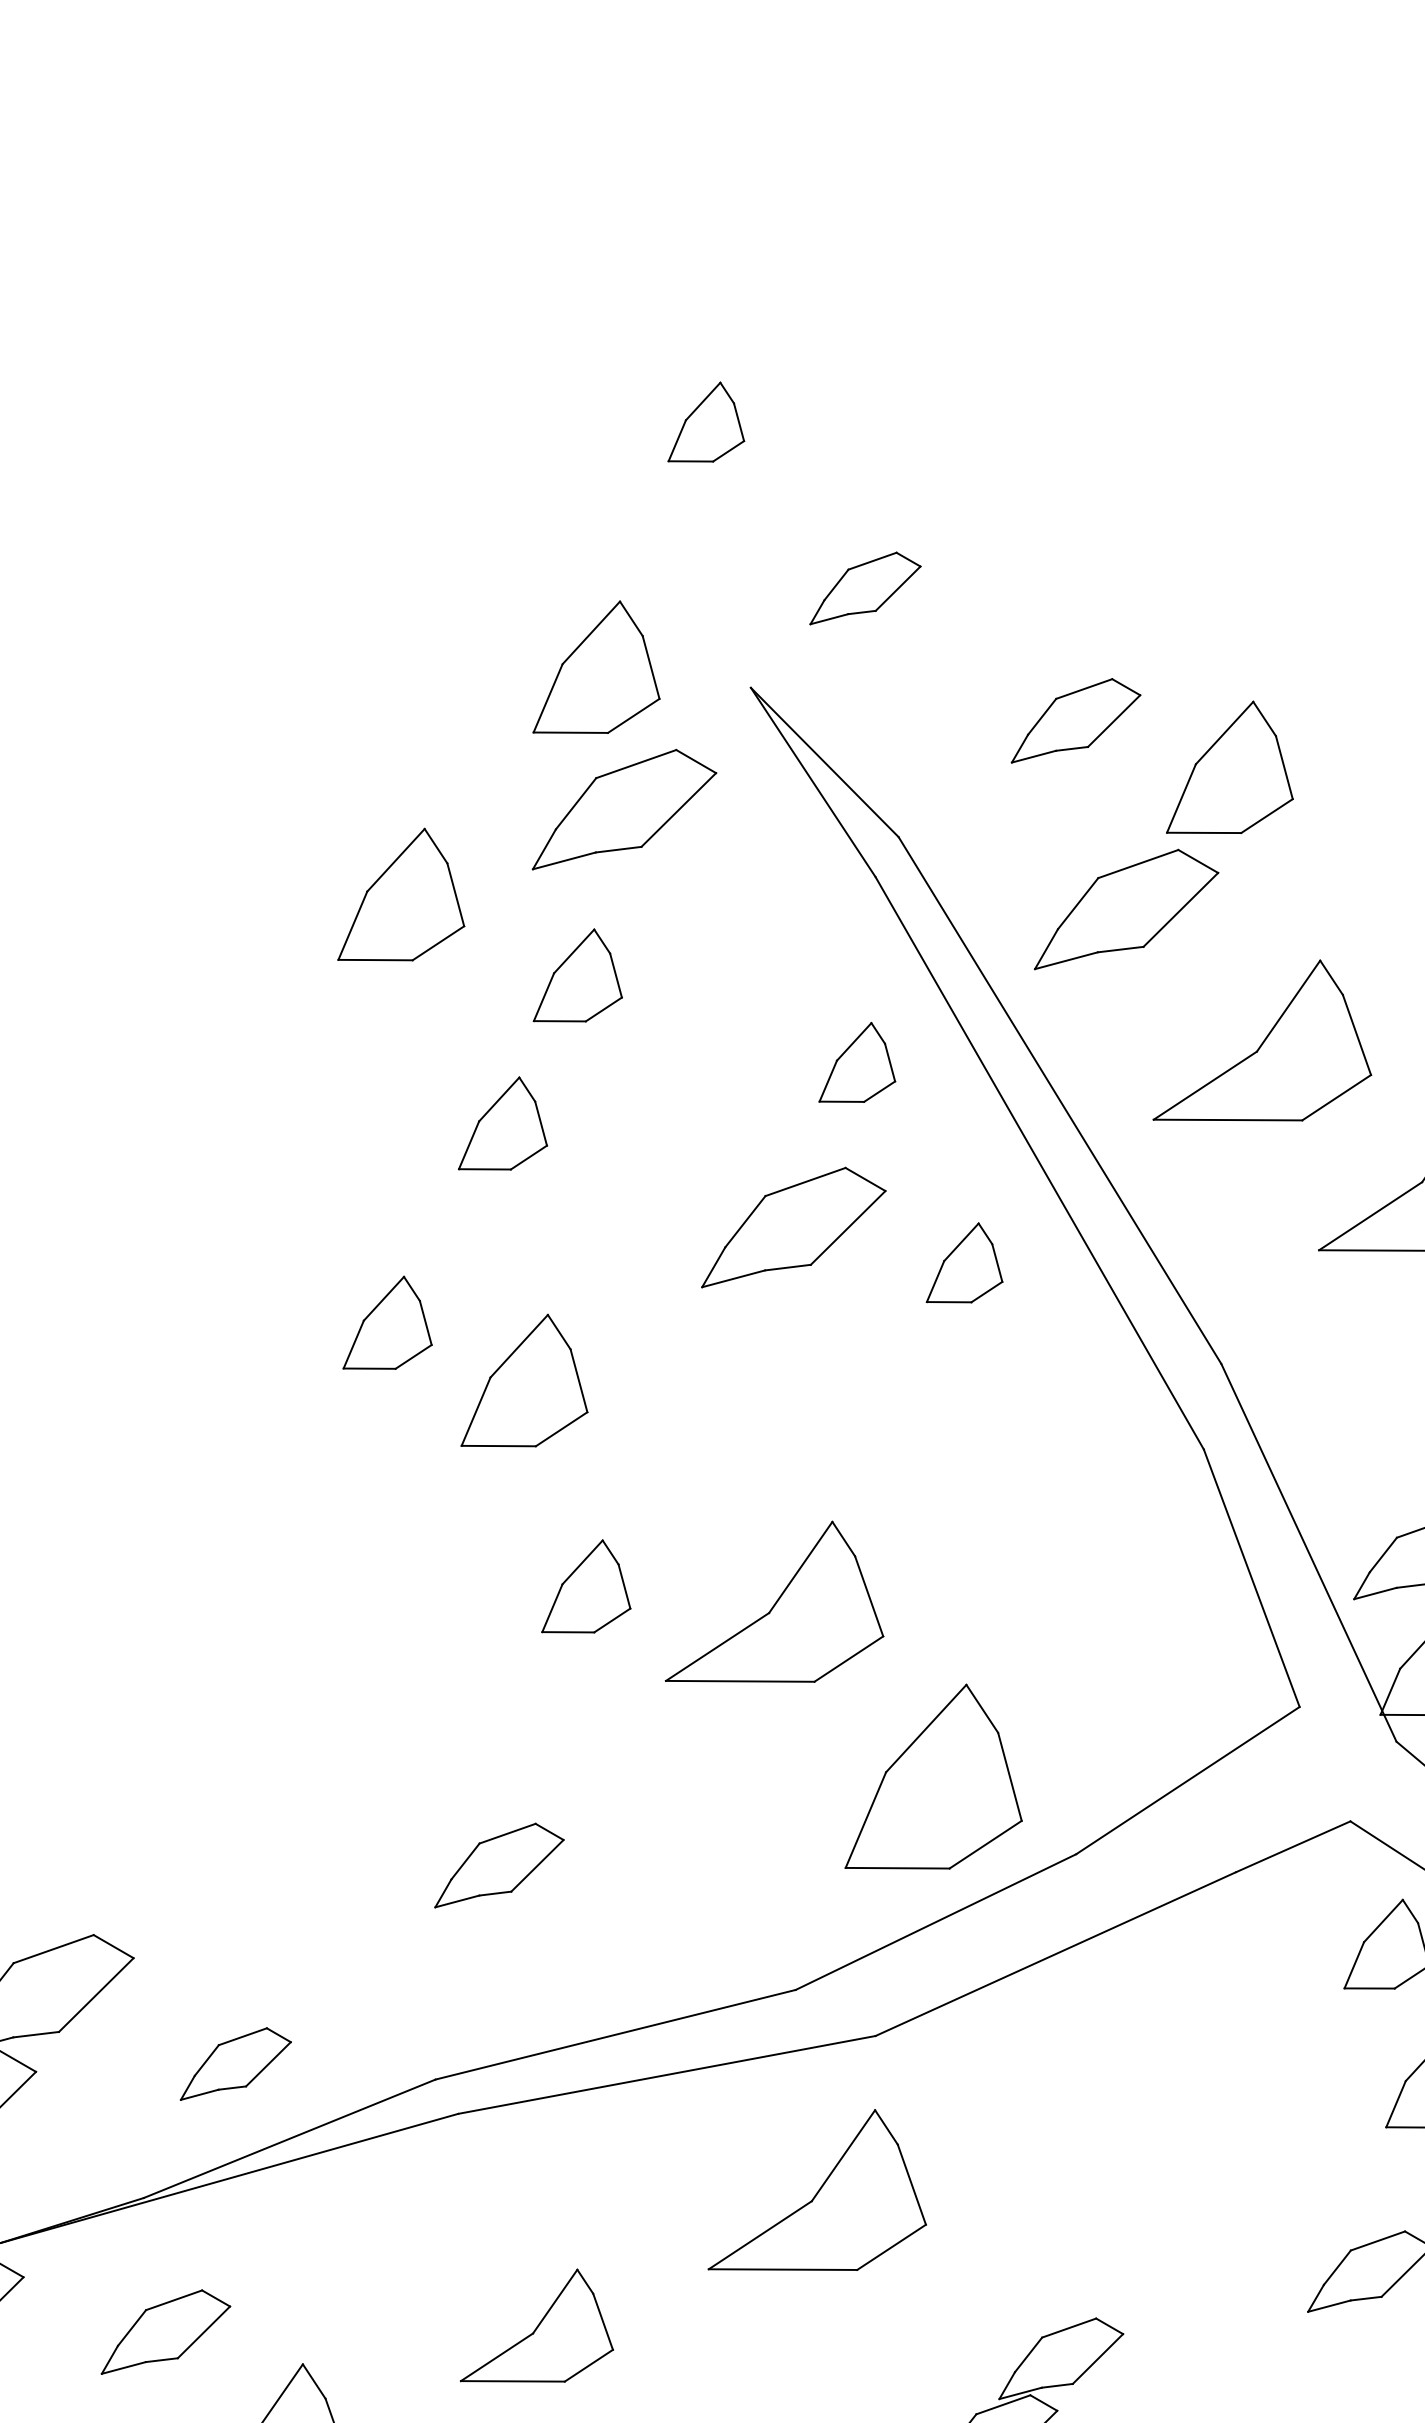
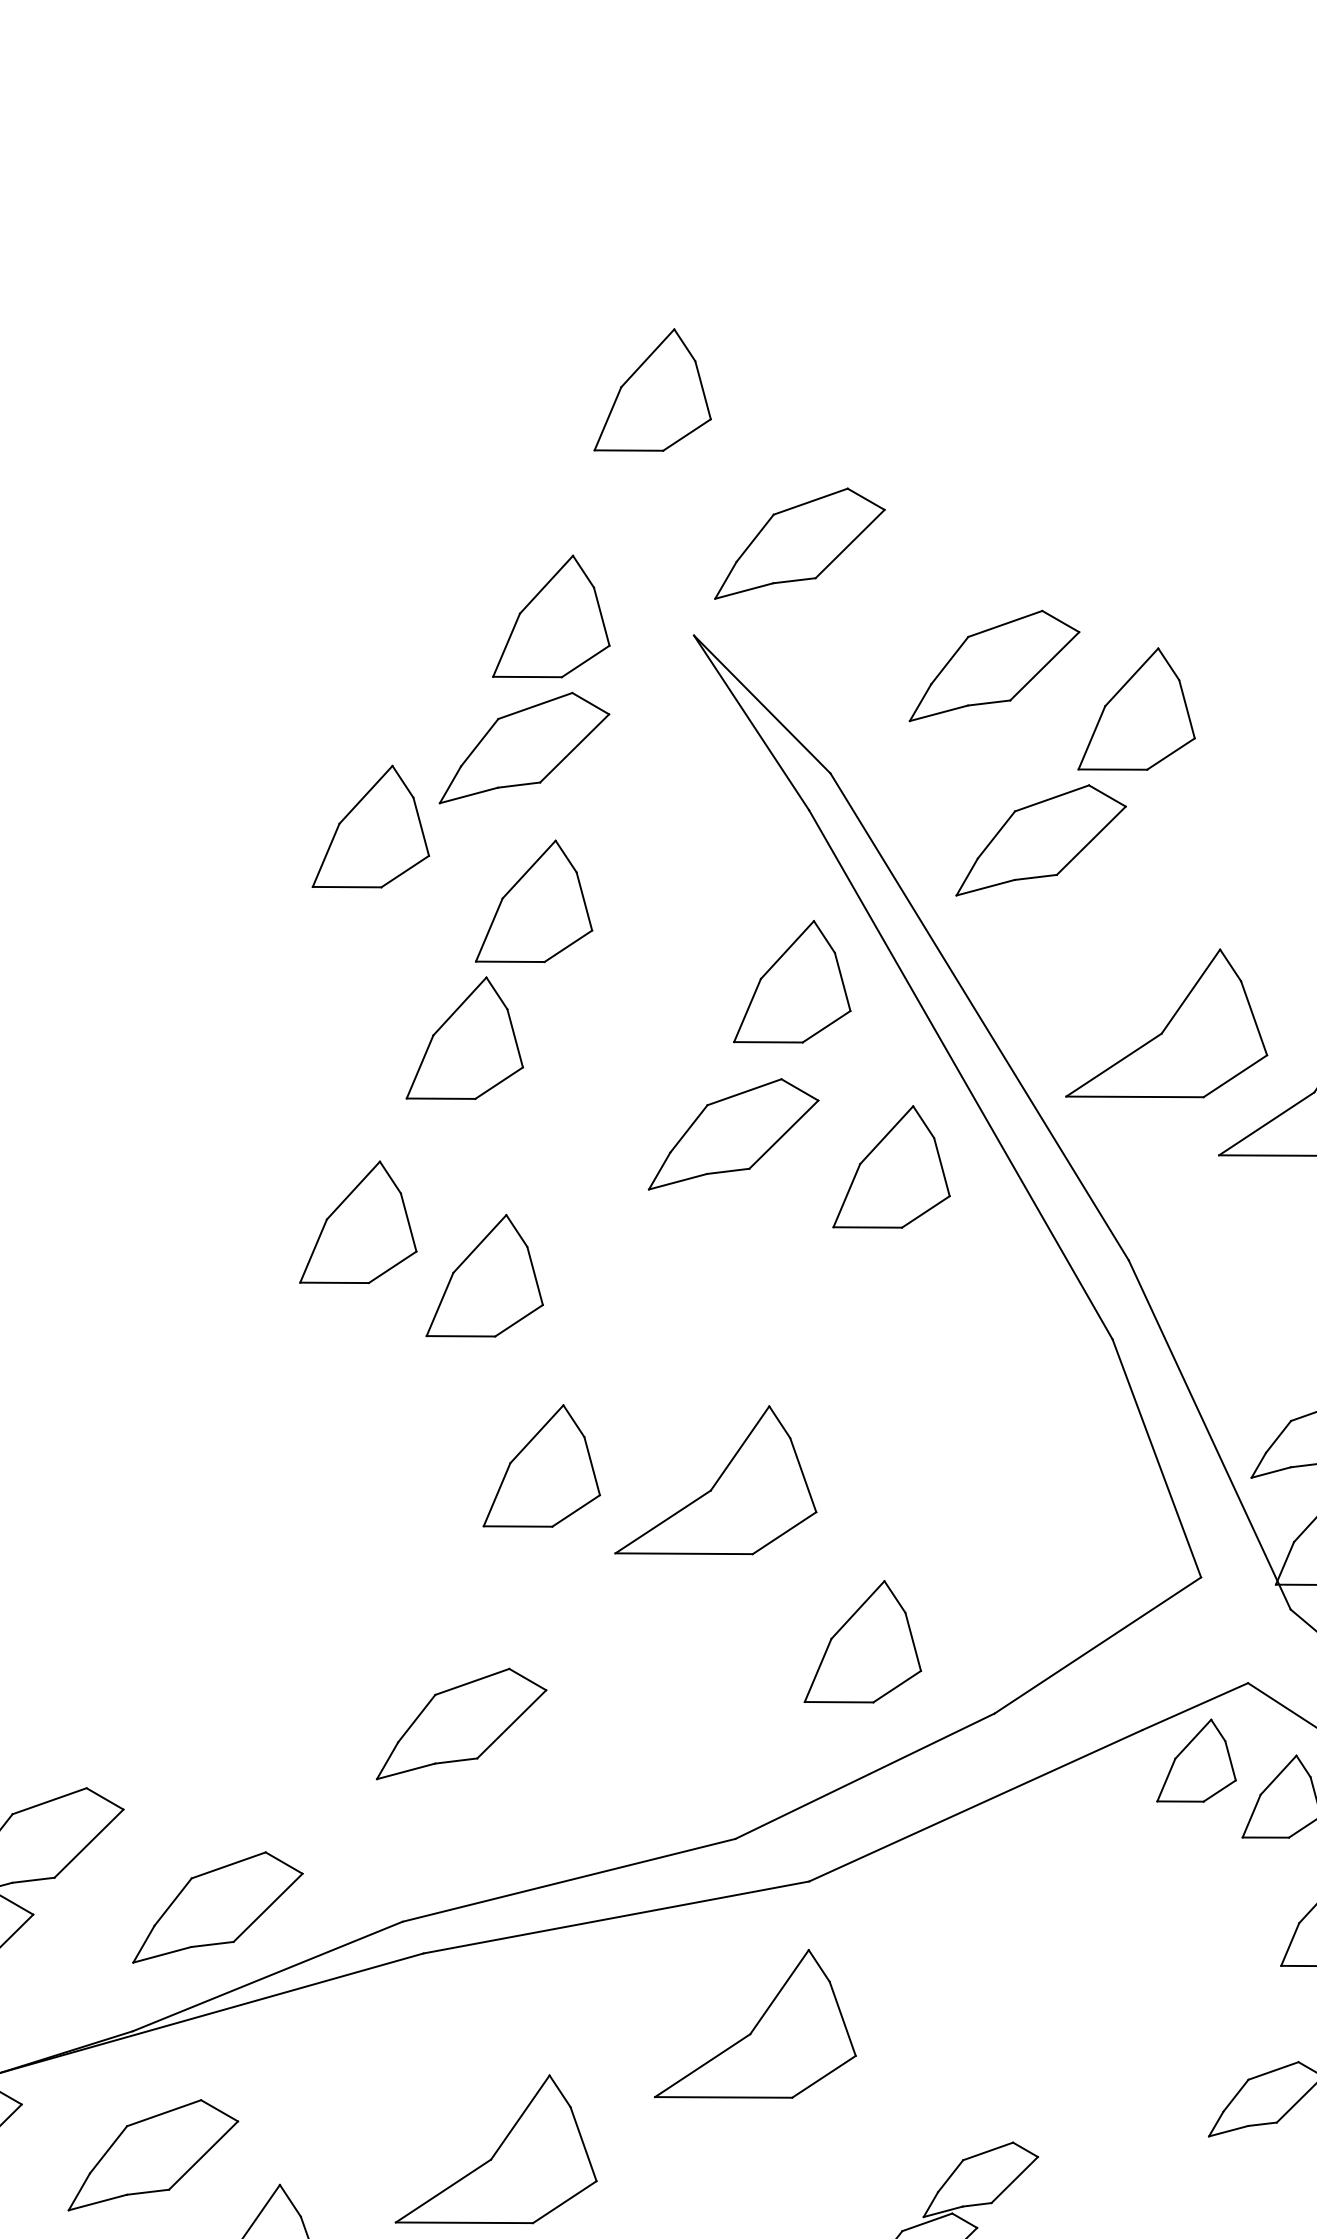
part: (706, 421) -> (652, 389), size x1.67
part: (865, 588) -> (799, 543), size x1.67
part: (1075, 720) -> (993, 665), size x1.43
part: (624, 809) -> (524, 747), moved
part: (577, 975) -> (533, 901), size x1.43
part: (1262, 1040) -> (1166, 1023), moved
part: (857, 1062) -> (792, 981), size x1.67
part: (502, 1123) -> (464, 1038), size x1.43
part: (964, 1262) -> (891, 1166), size x1.67
part: (387, 1322) -> (358, 1222), size x1.43
part: (586, 1586) -> (542, 1466), size x1.43
part: (933, 1776) -> (862, 1641), size x0.71
part: (499, 1865) -> (461, 1723), size x1.43
part: (1294, 1904) -> (1196, 1759), added
part: (235, 2063) -> (217, 1906), size x1.67
part: (536, 2325) -> (495, 2149), size x1.43
part: (165, 2331) -> (152, 2154), size x1.43

